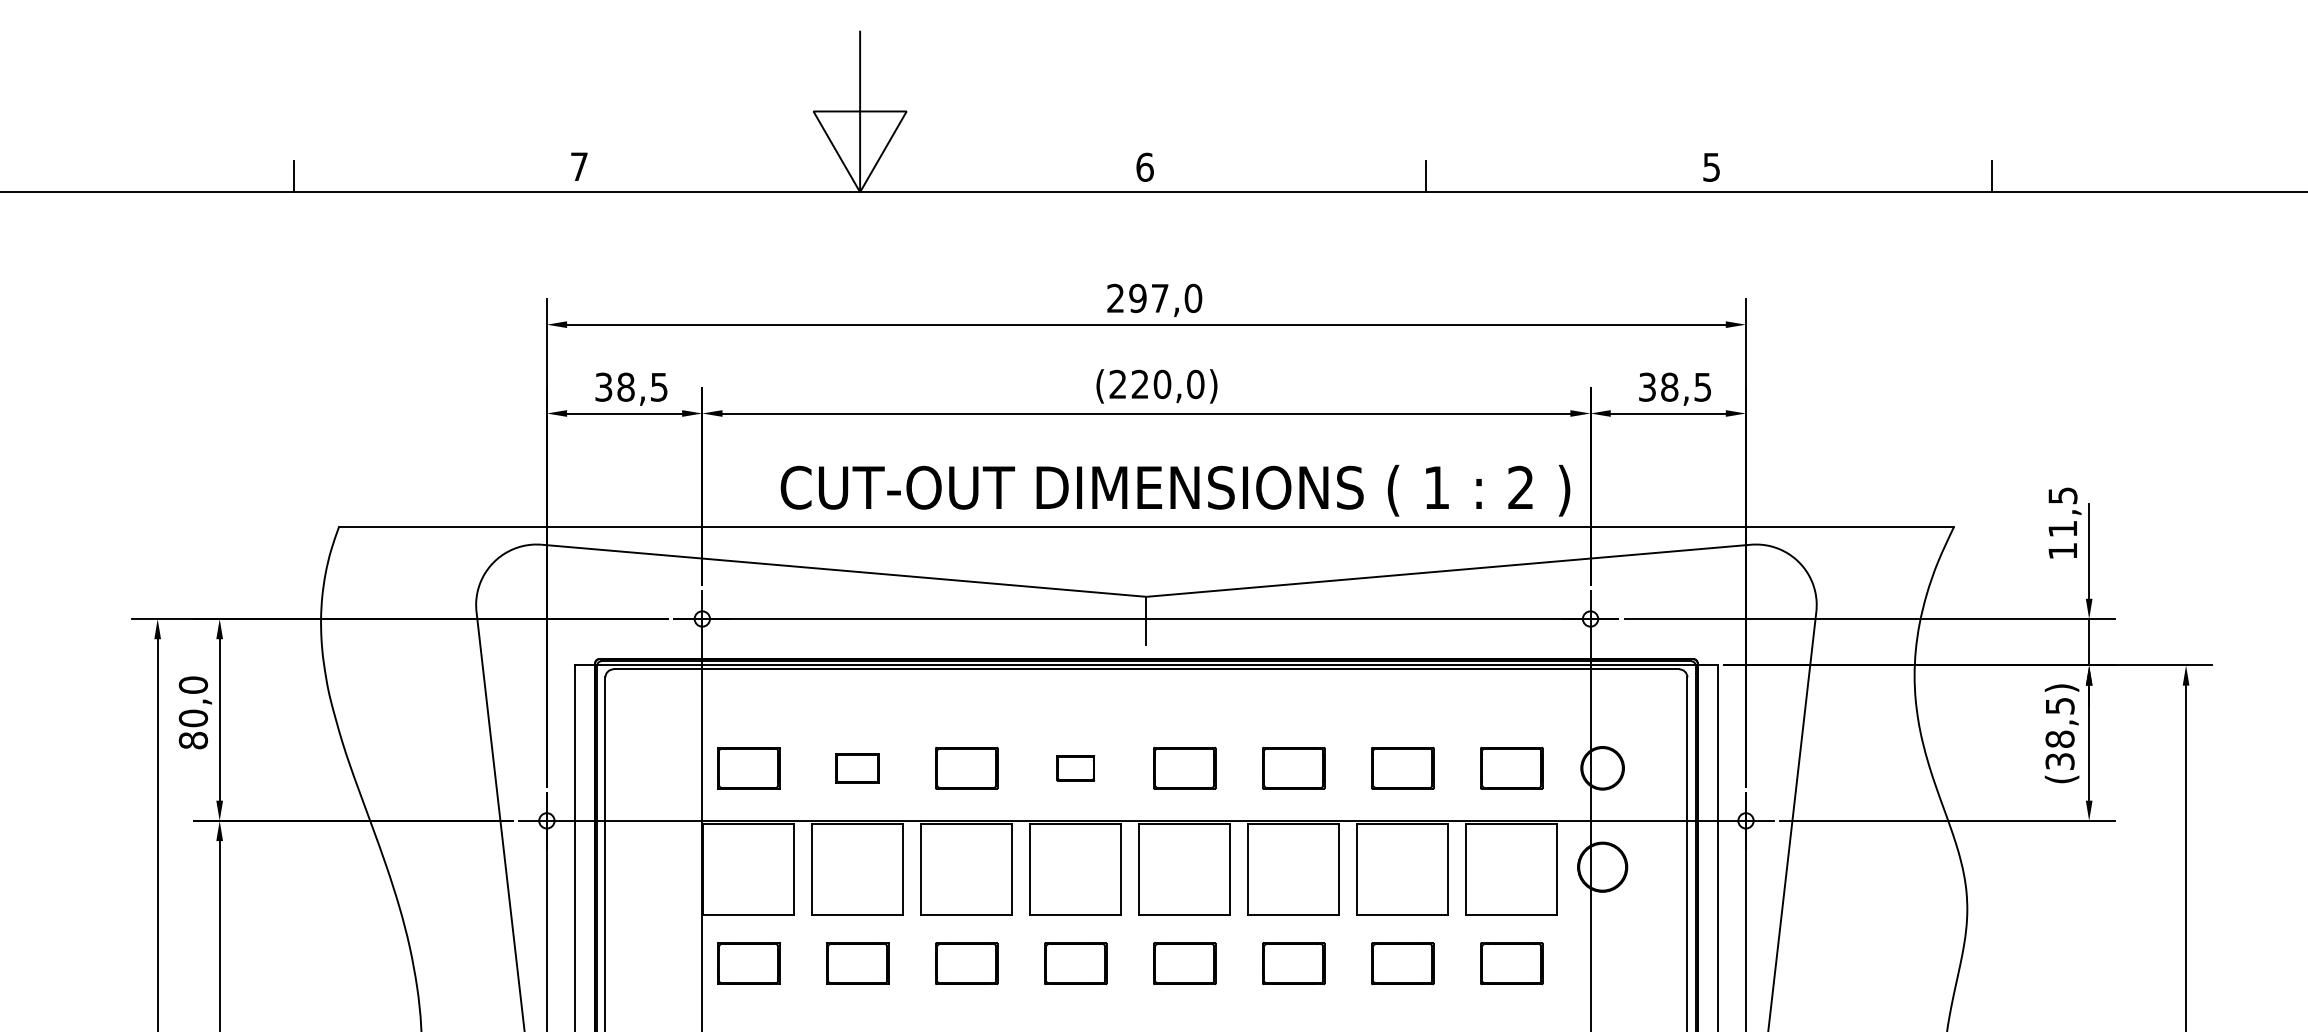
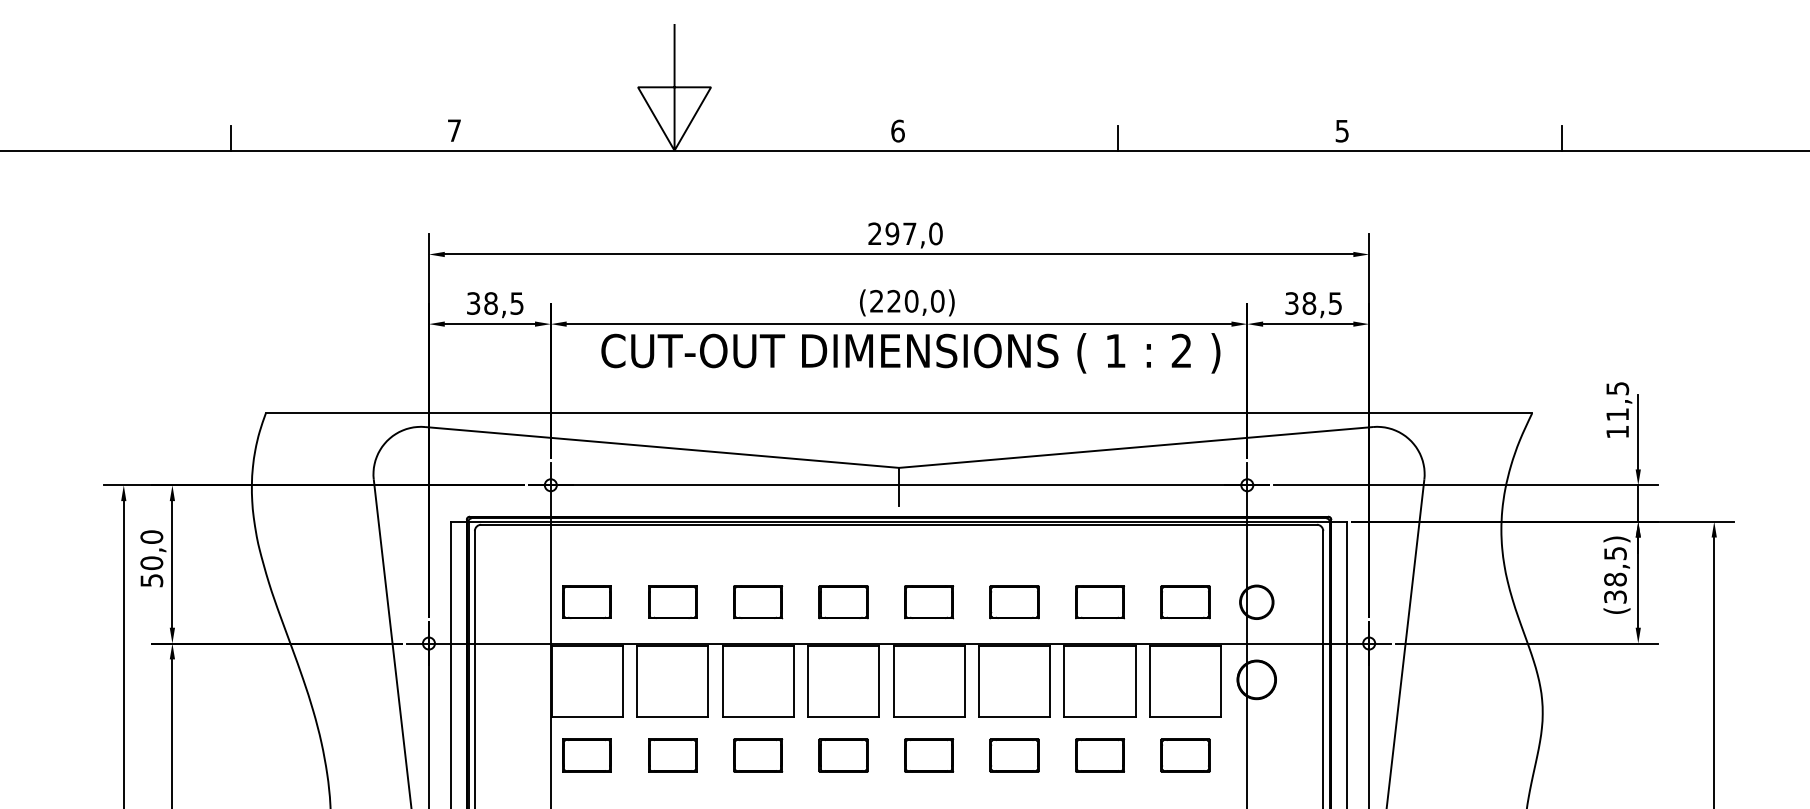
text: (1175, 490) -> (910, 353), moved
text: (193, 740) -> (151, 580), 80,0 -> 50,0
part: (1075, 767) -> (843, 601), size x1.67
part: (857, 768) -> (672, 602), size x1.43

